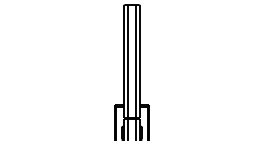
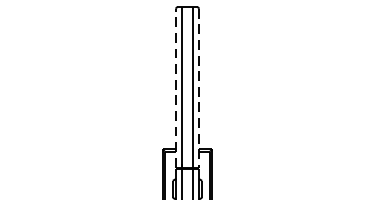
line: (123, 62) -> (175, 88), solid -> dashed
line: (140, 62) -> (199, 88), solid -> dashed

